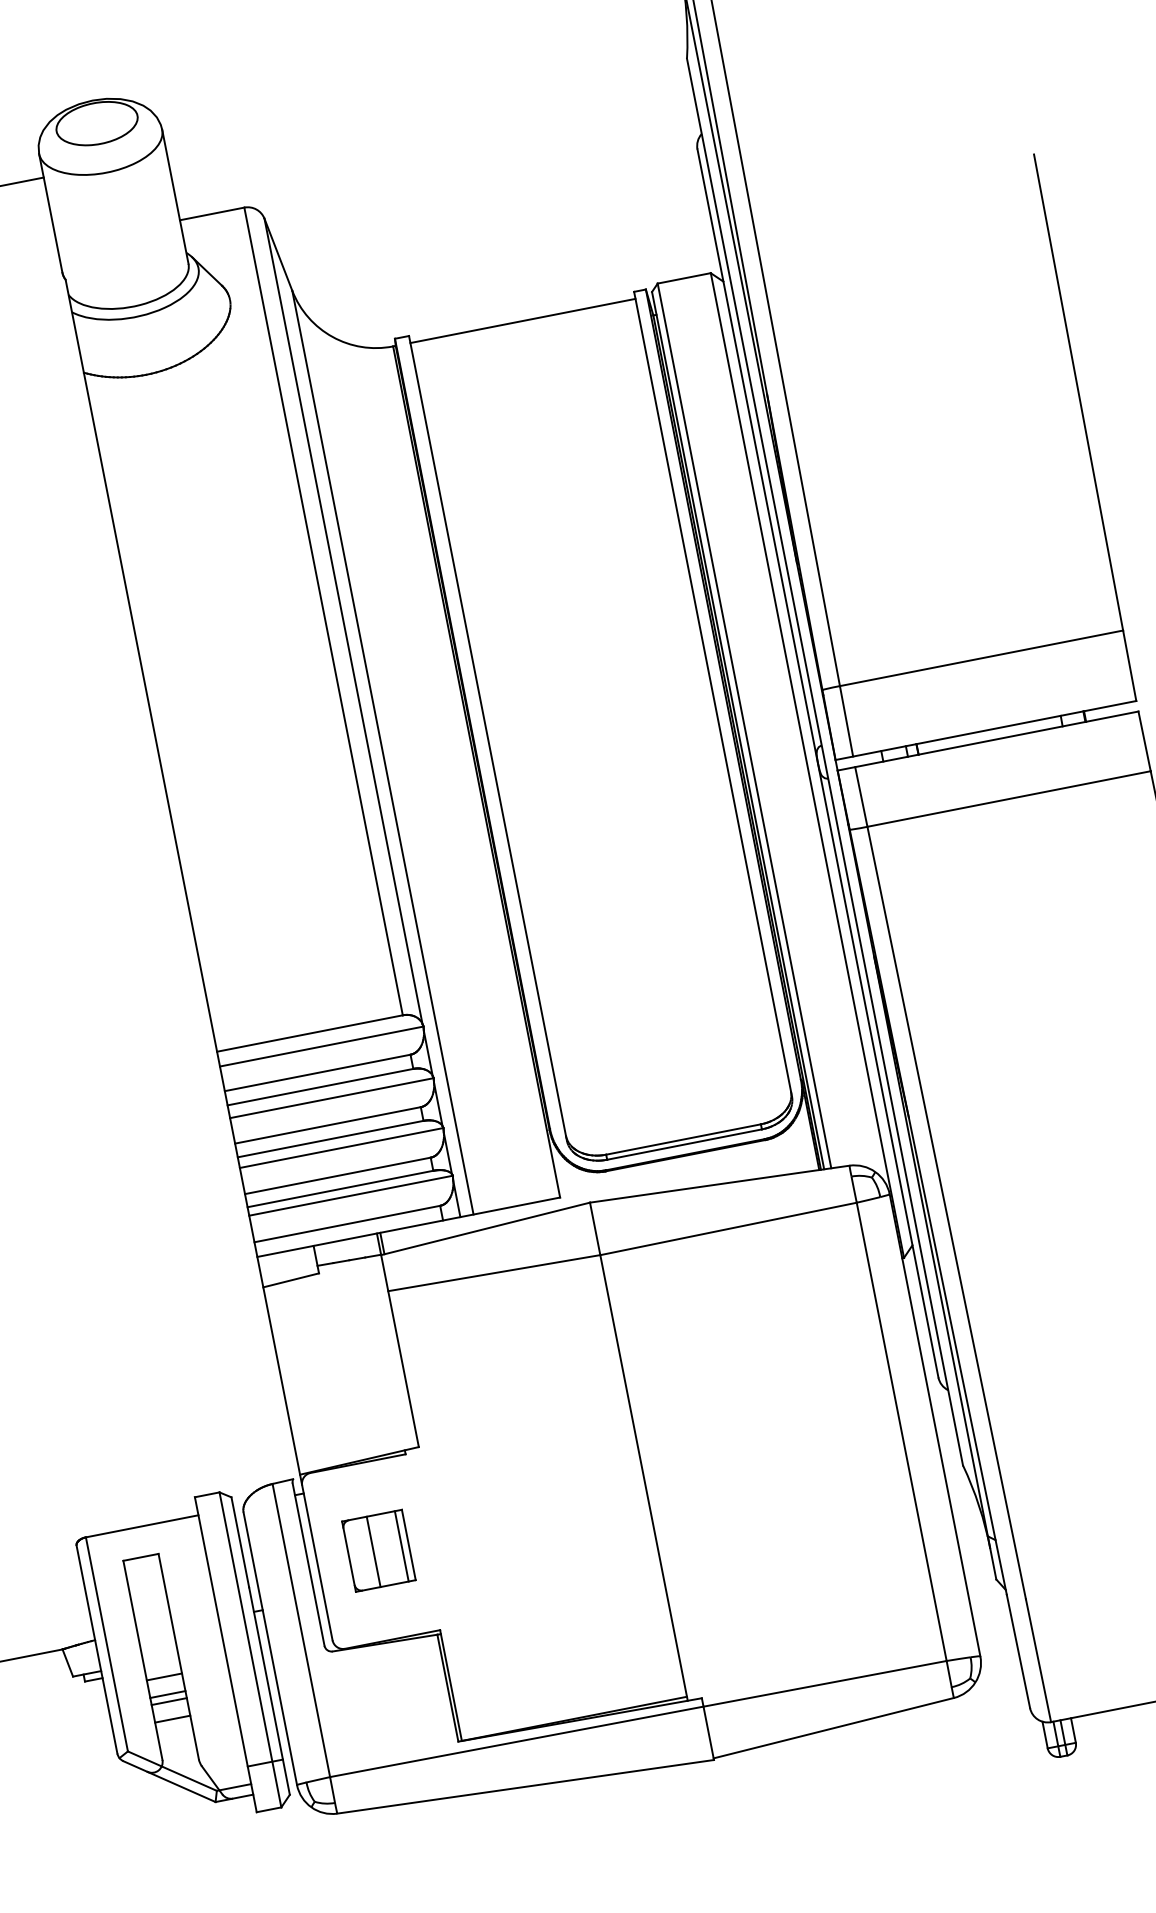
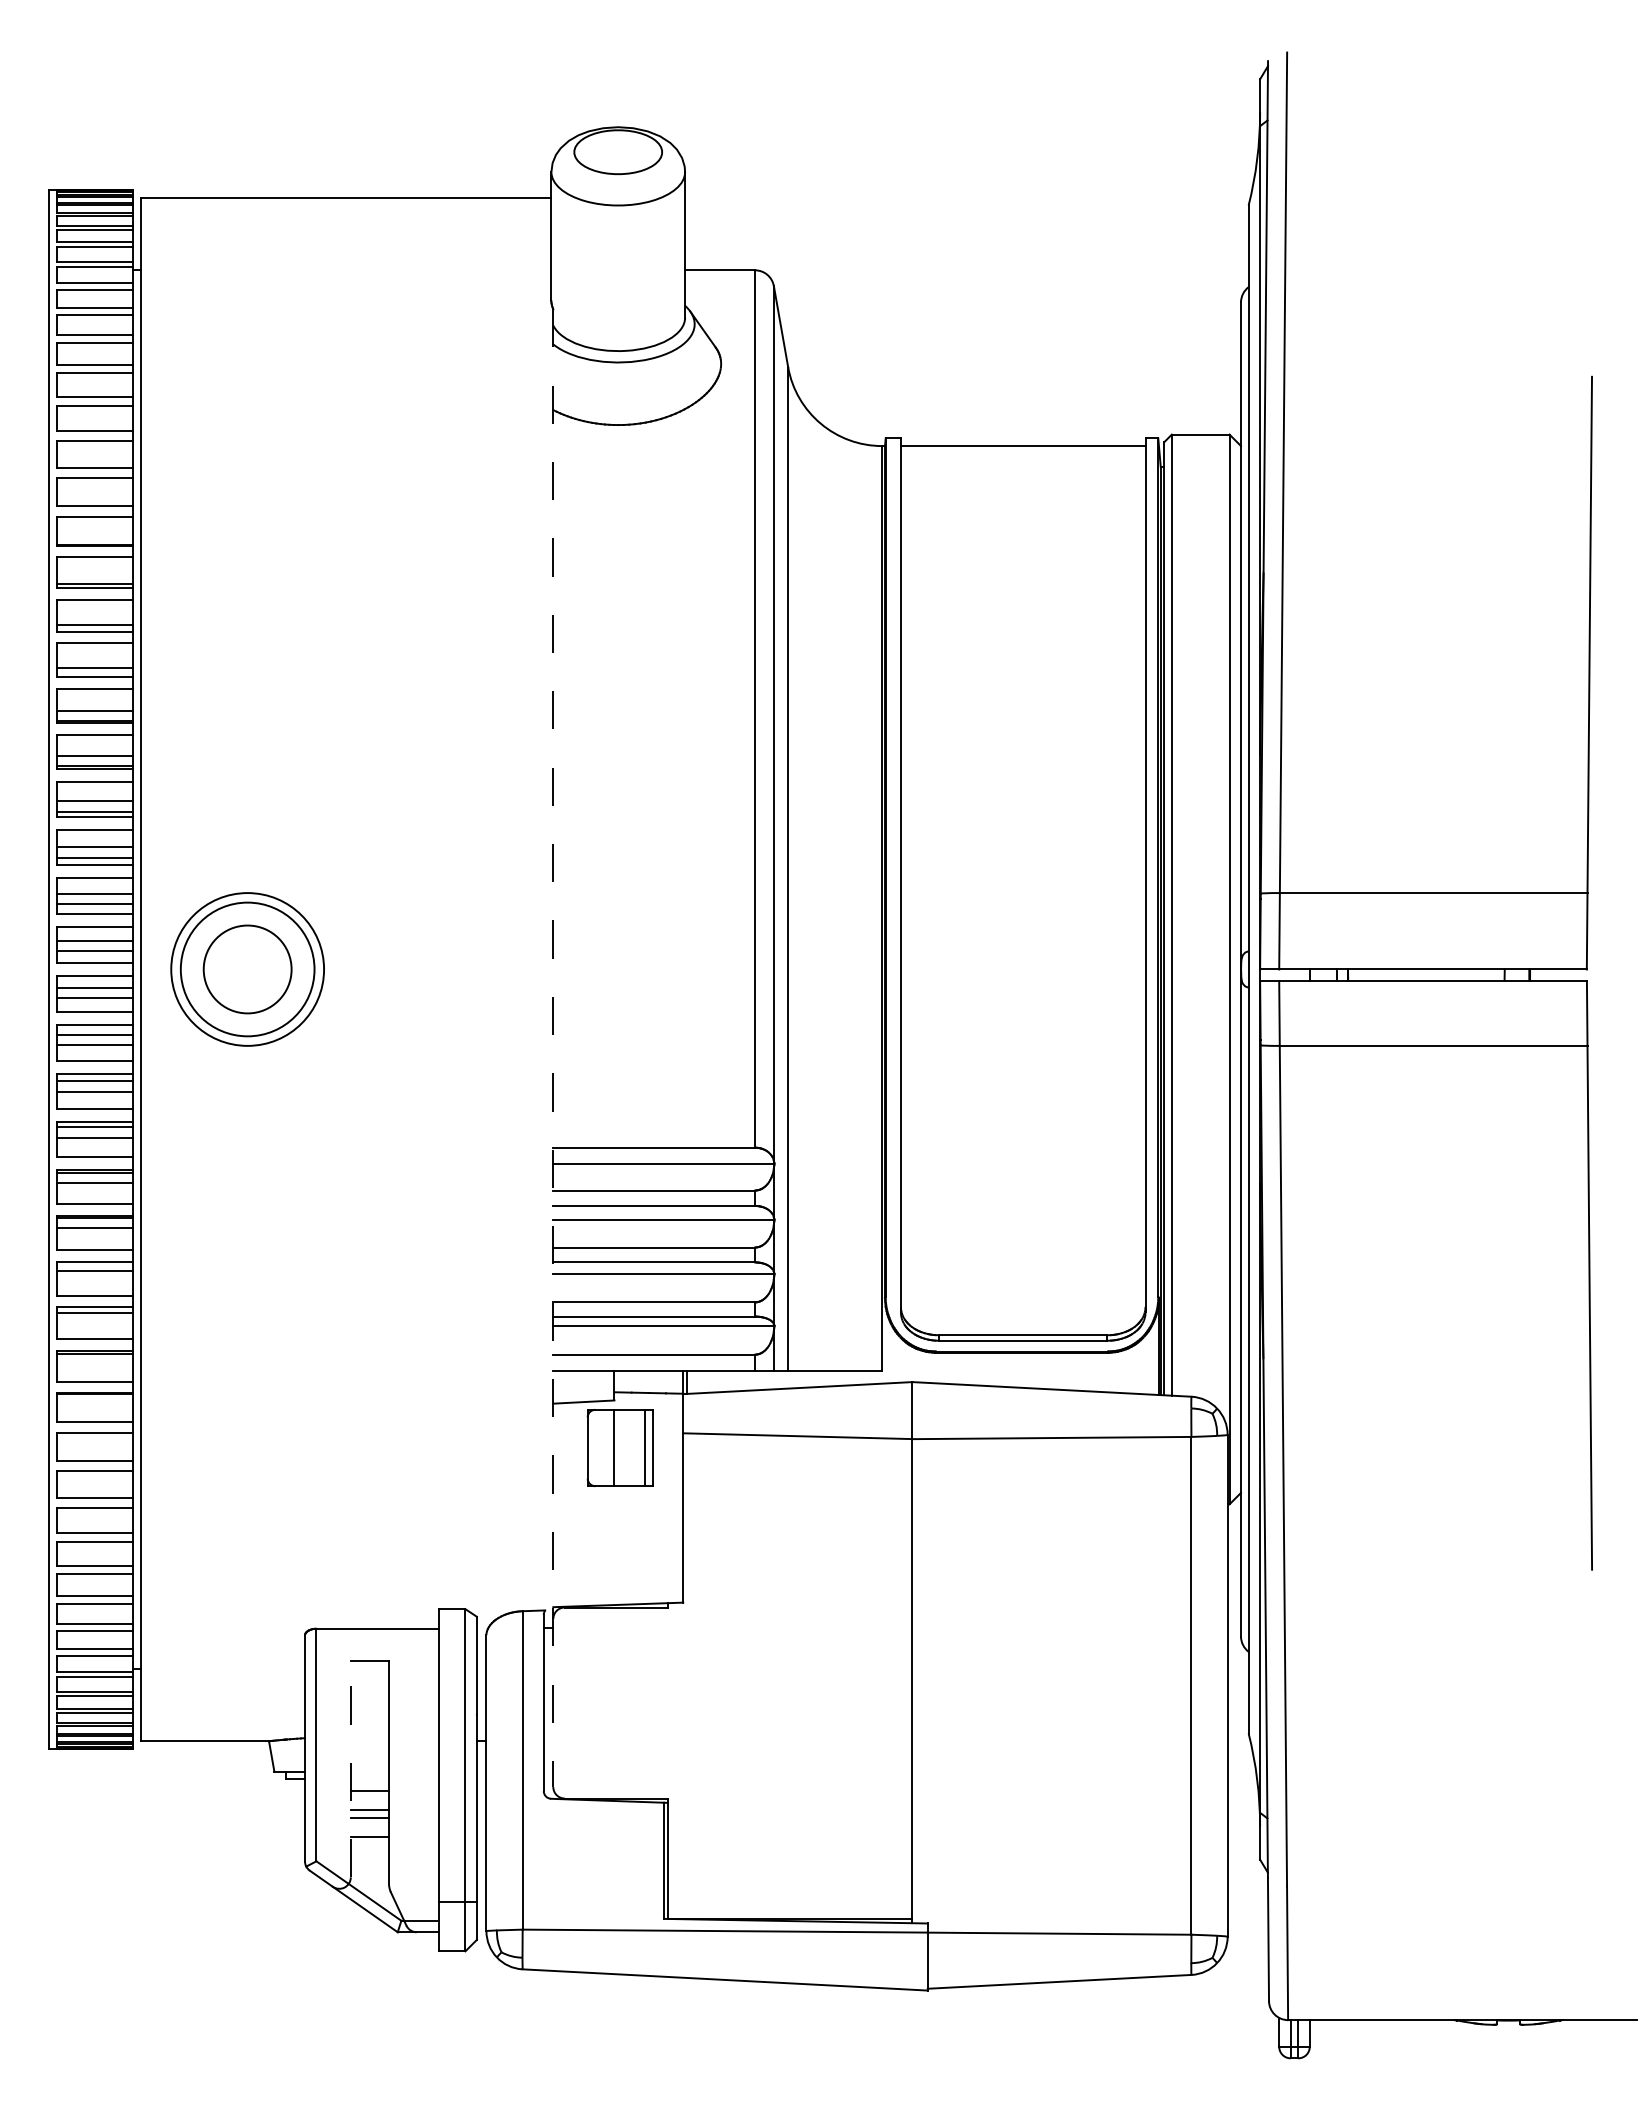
line: (199, 960) -> (553, 1048), solid -> dashed
part: (378, 1551) -> (619, 1448), moved
line: (142, 1659) -> (350, 1768), solid -> dashed

